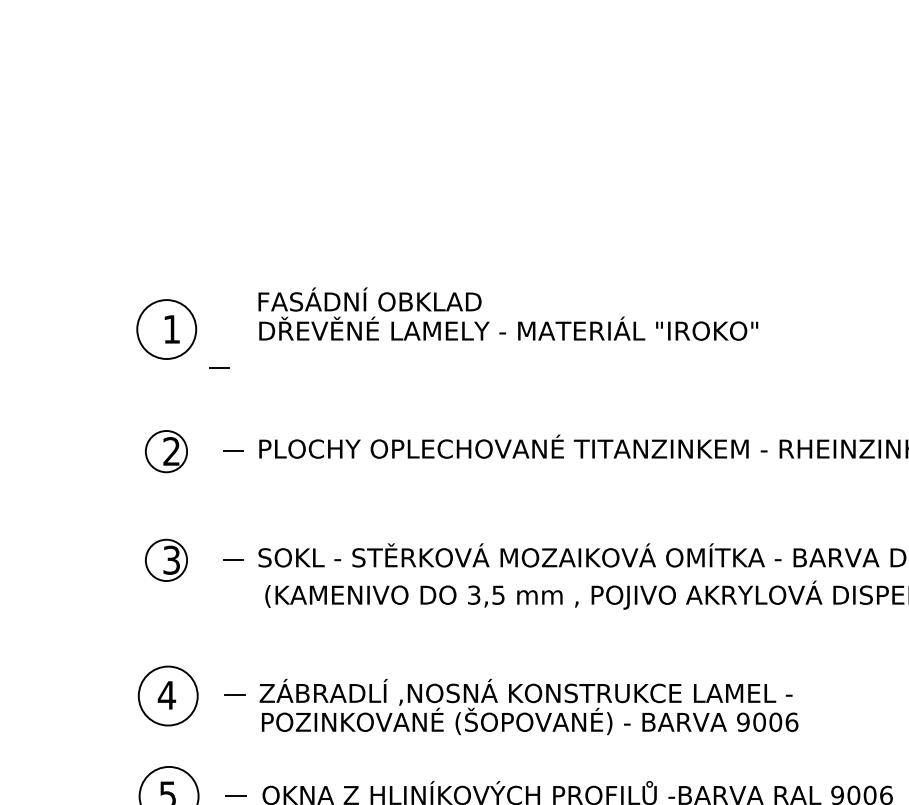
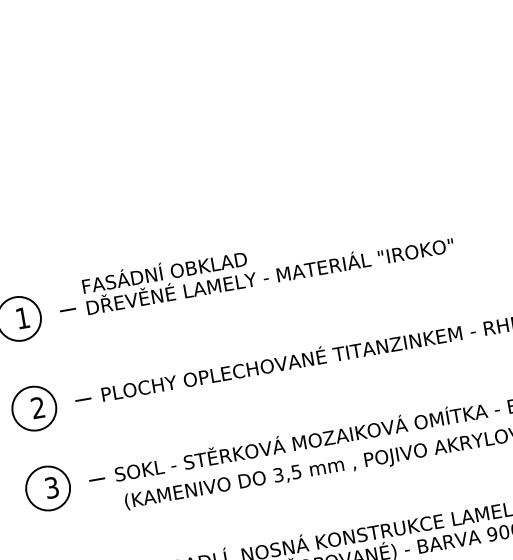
line: (219, 367) -> (67, 309), moved
circle: (166, 451) -> (34, 408), size x1.43
circle: (166, 559) -> (48, 487), size x1.43

